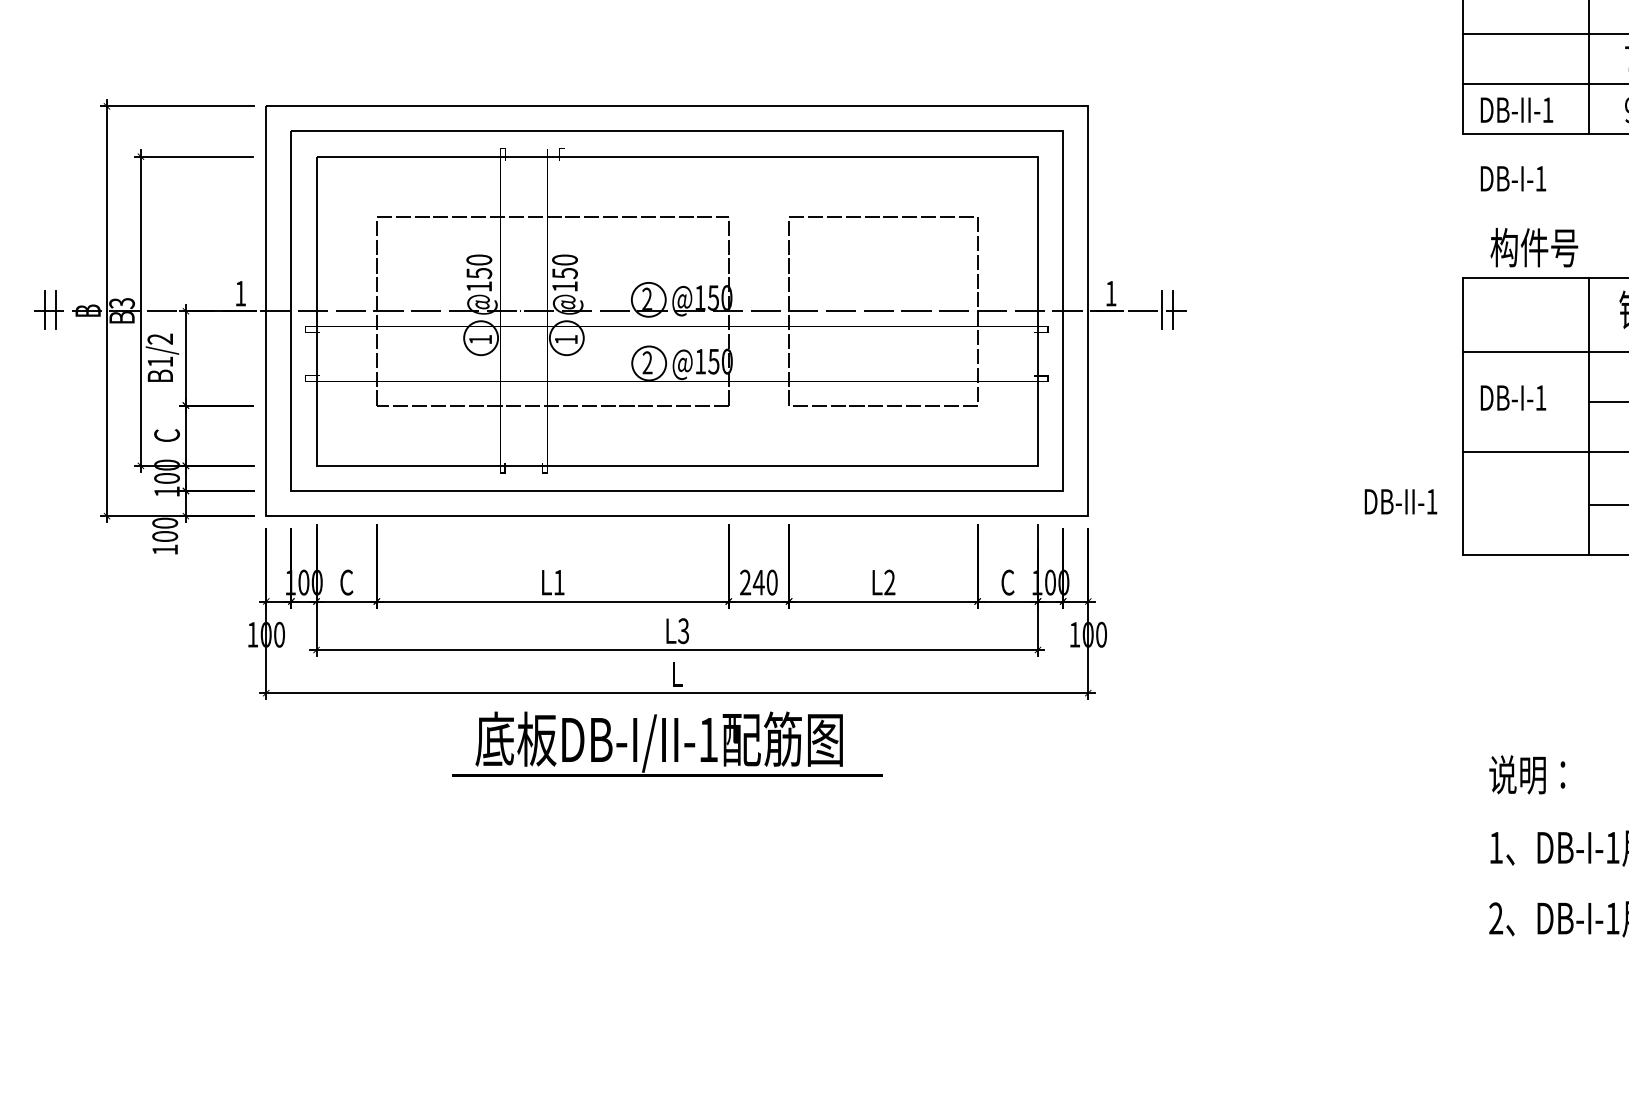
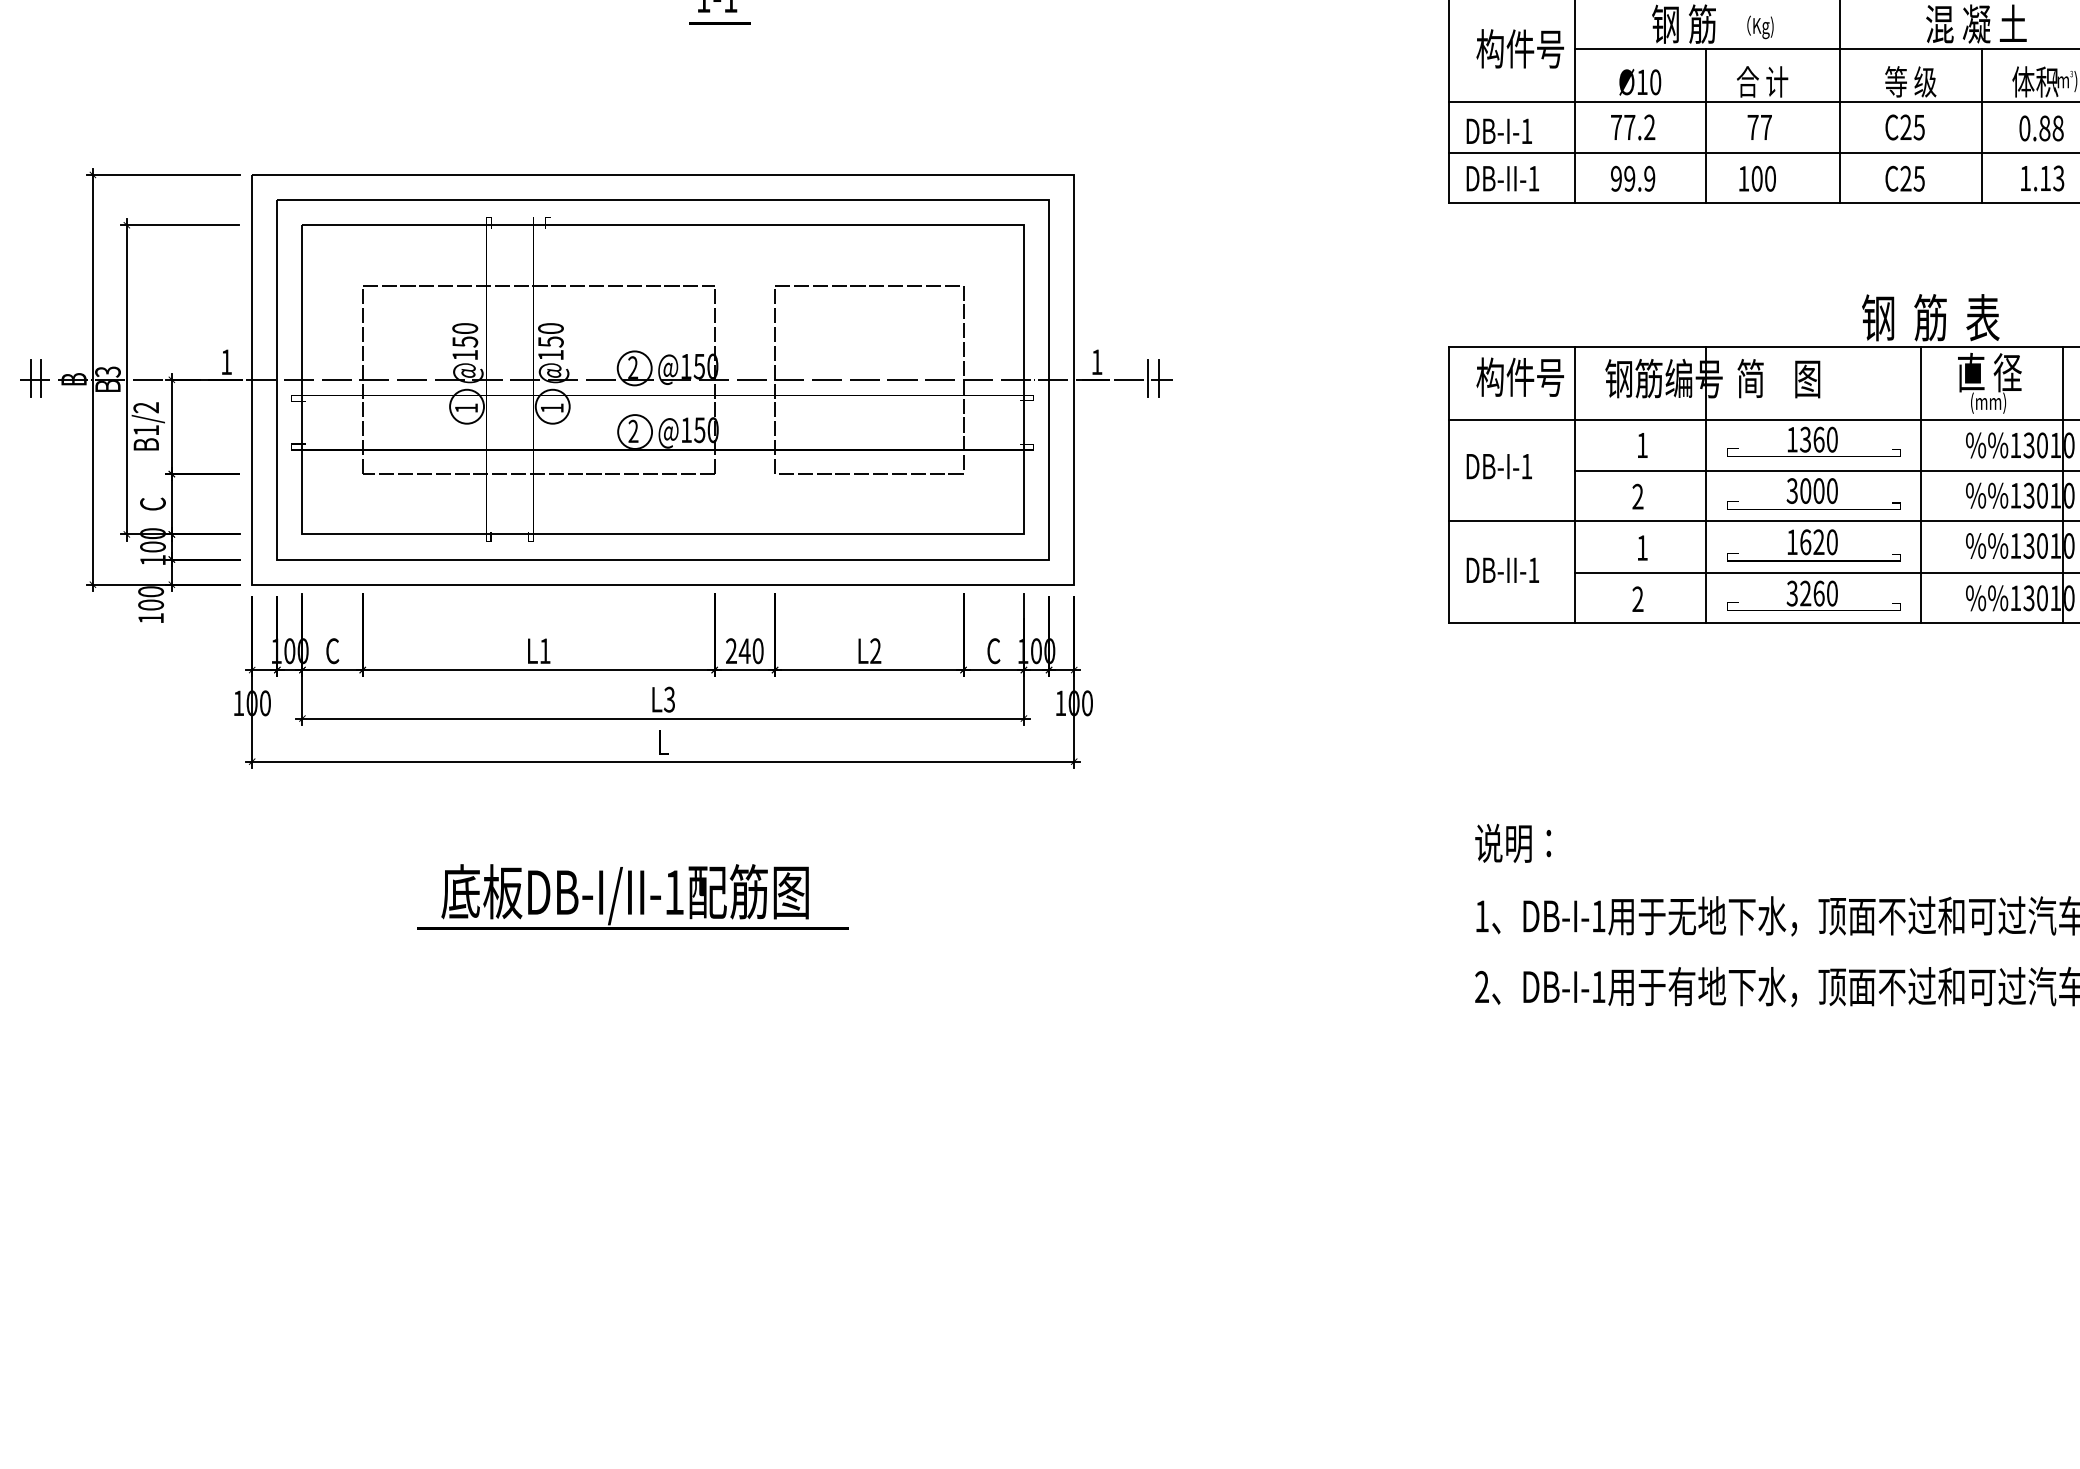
text: (1512, 177) -> (1498, 130), moved
text: (1533, 246) -> (1519, 376), moved
text: (1400, 500) -> (1502, 569), moved
text: (666, 743) -> (632, 896), moved

